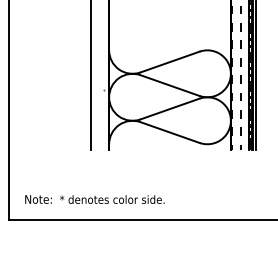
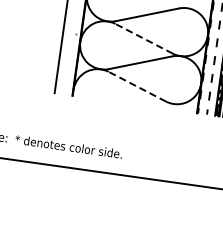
line: (169, 85) -> (143, 38), solid -> dashed
line: (169, 132) -> (136, 86), solid -> dashed

